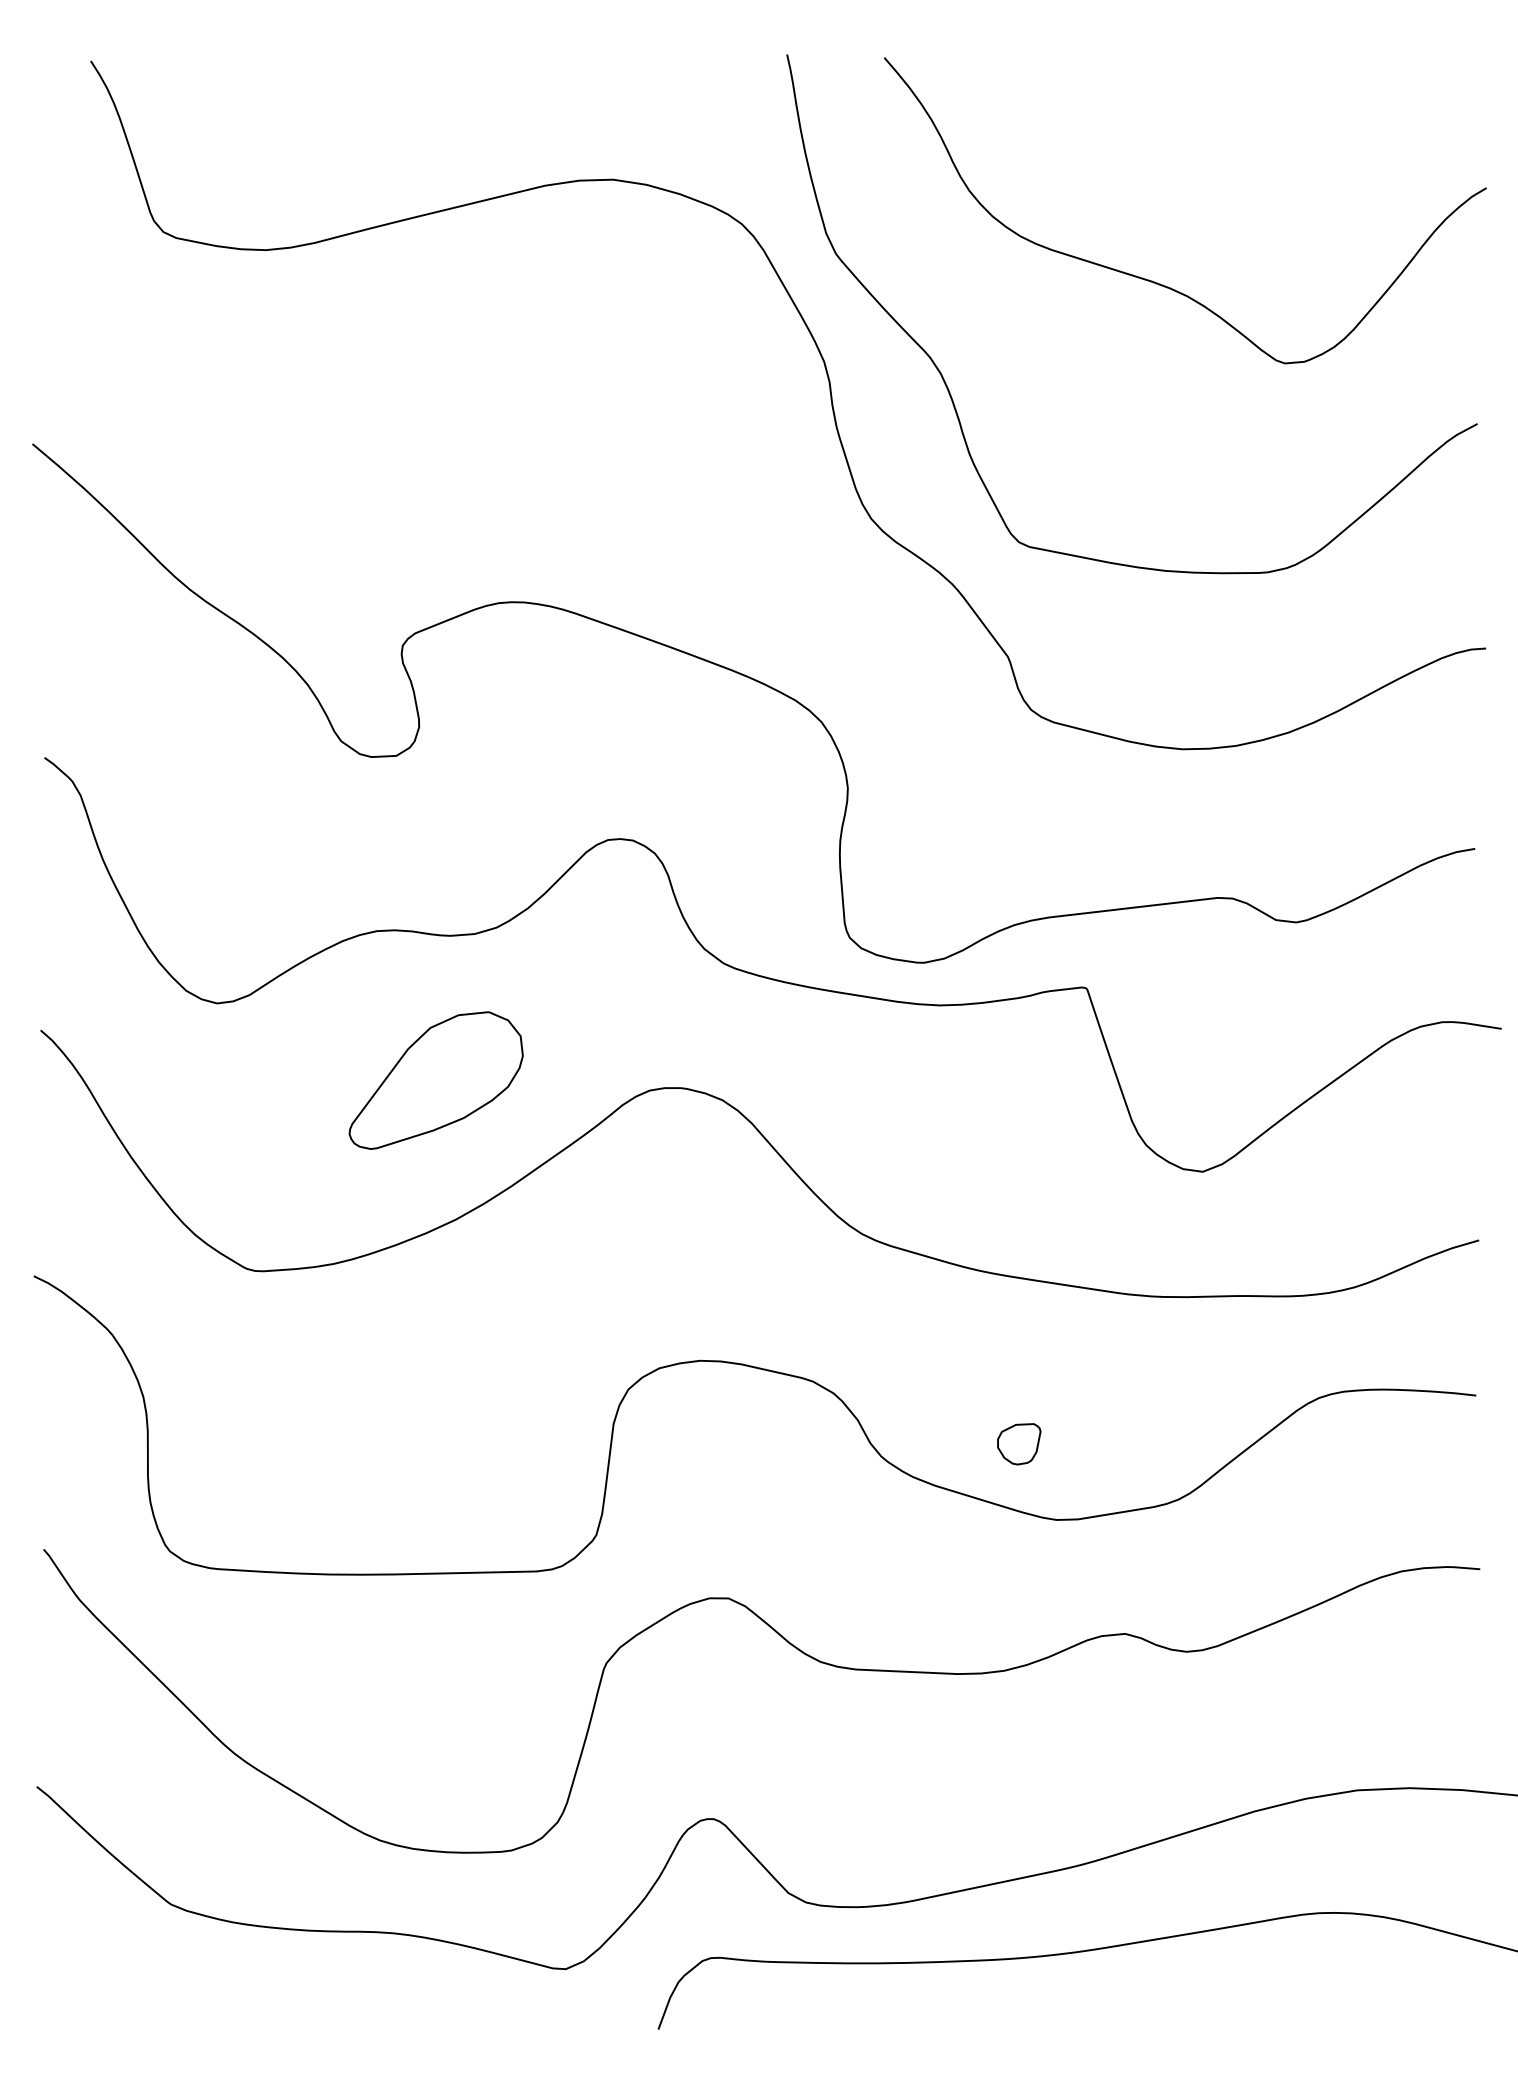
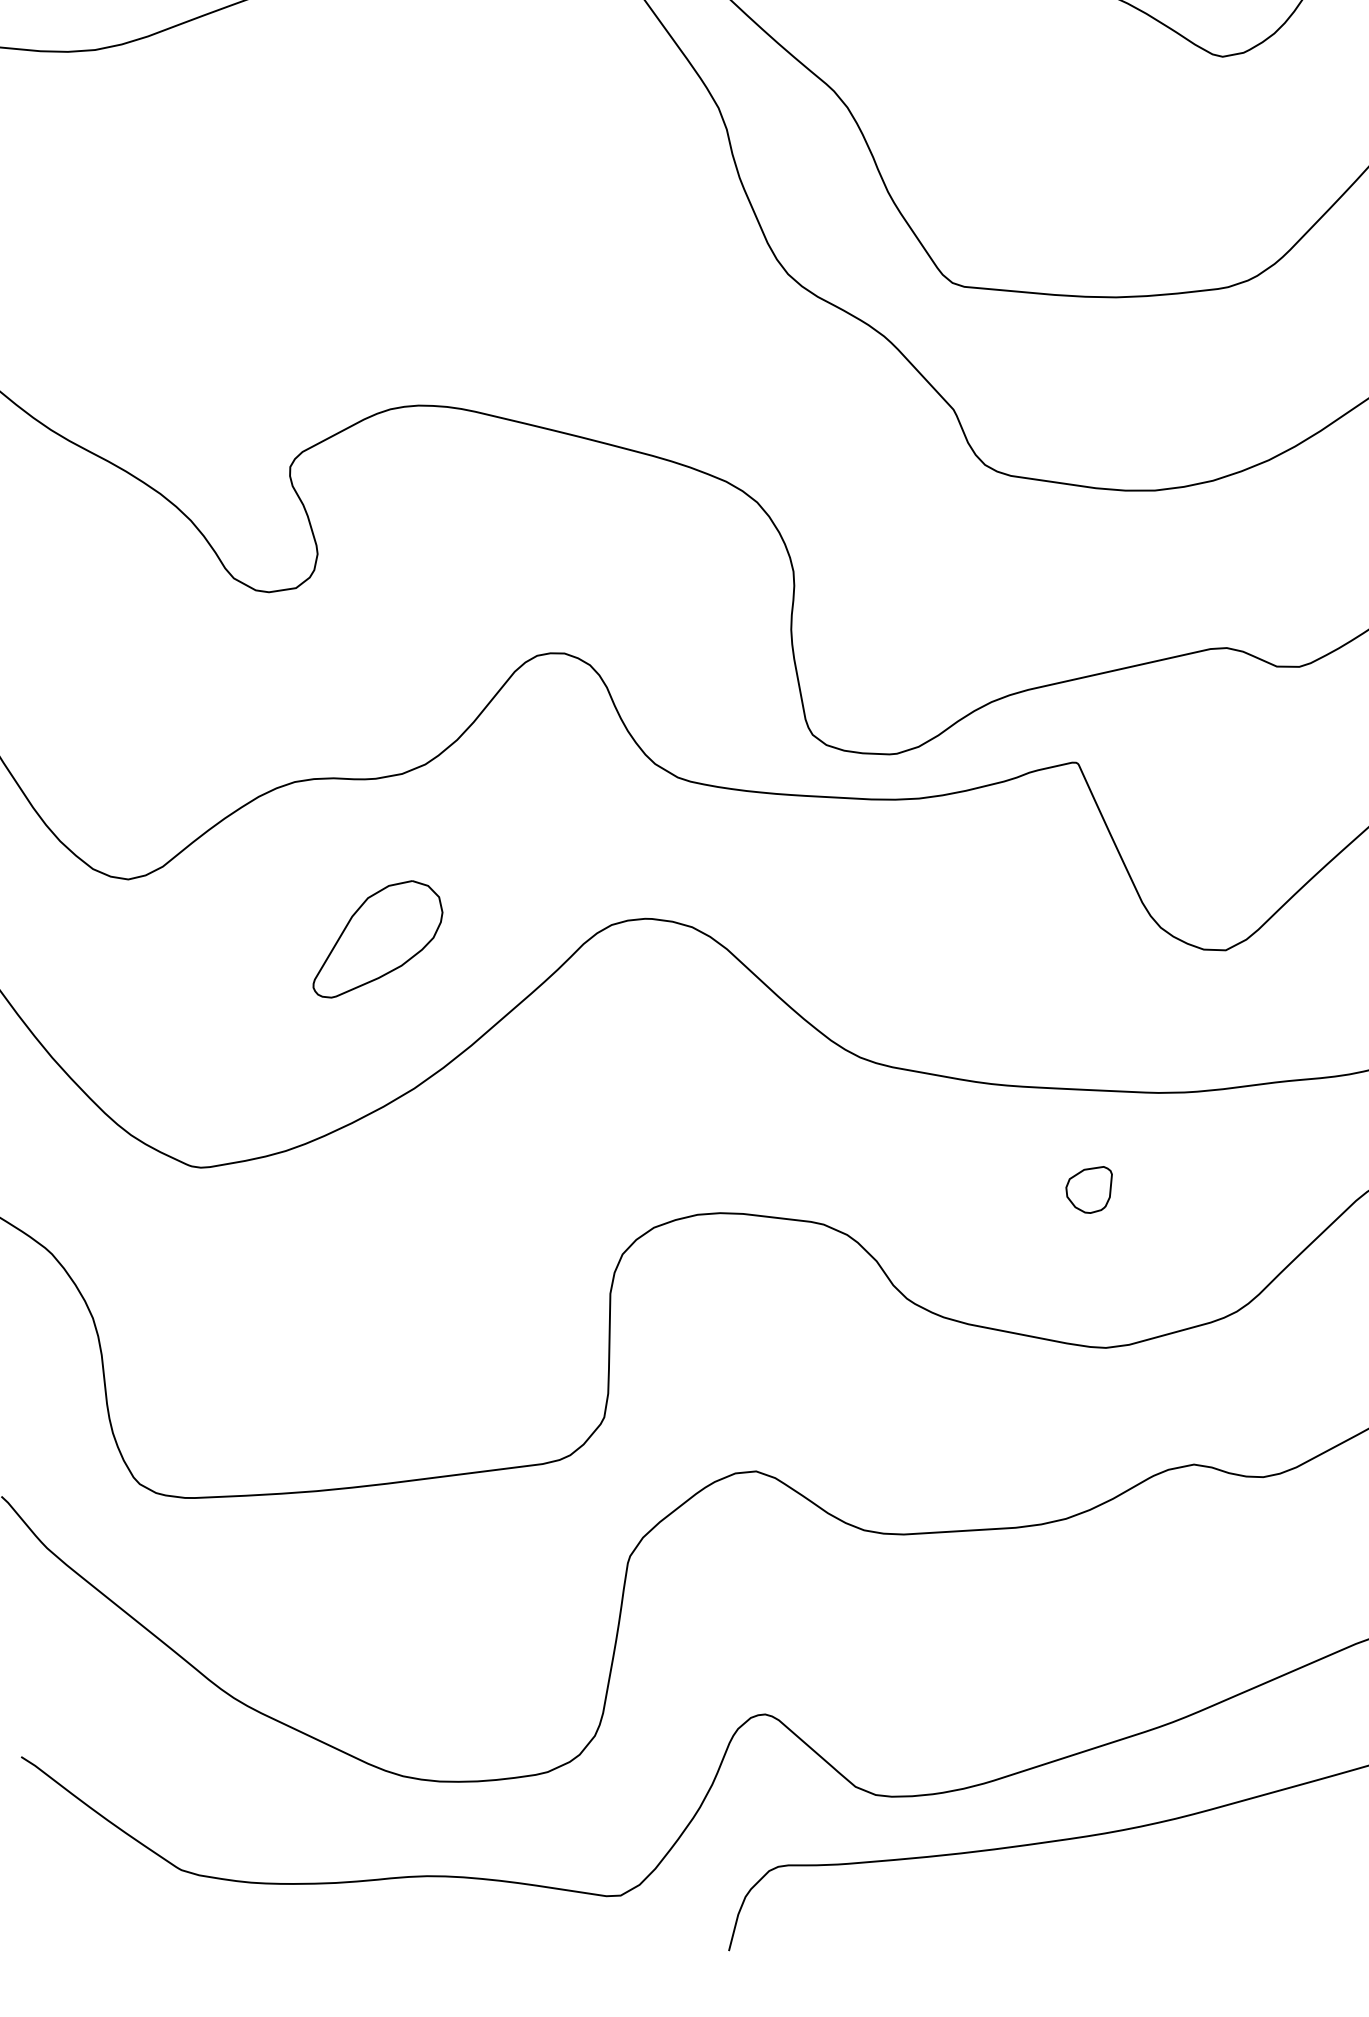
part: (435, 1080) -> (376, 938), size x0.71
part: (1019, 1444) -> (1090, 1190), moved

